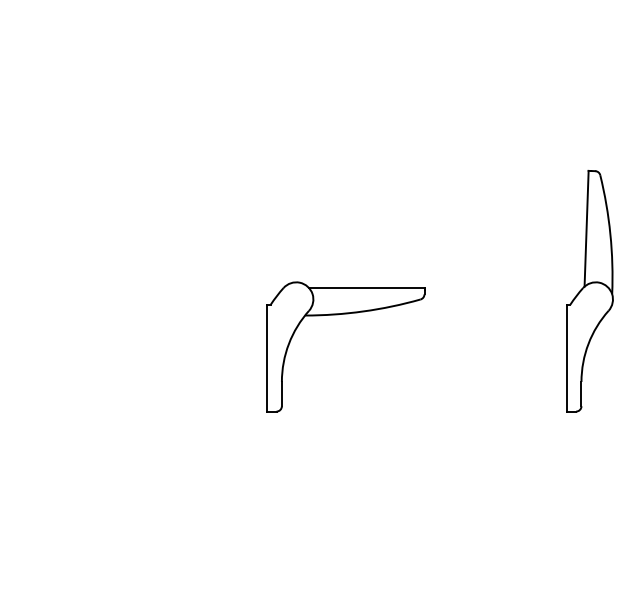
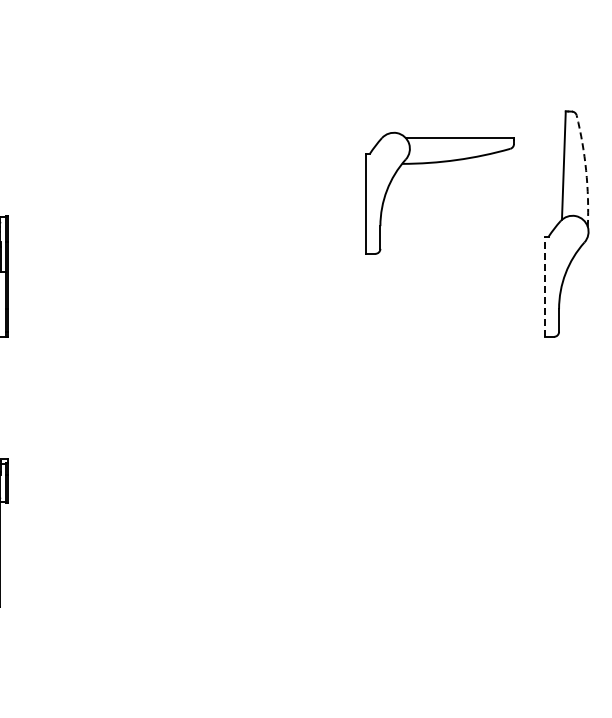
arc: (610, 234) -> (586, 170), solid -> dashed
part: (343, 315) -> (438, 163), moved
line: (566, 357) -> (545, 286), solid -> dashed

